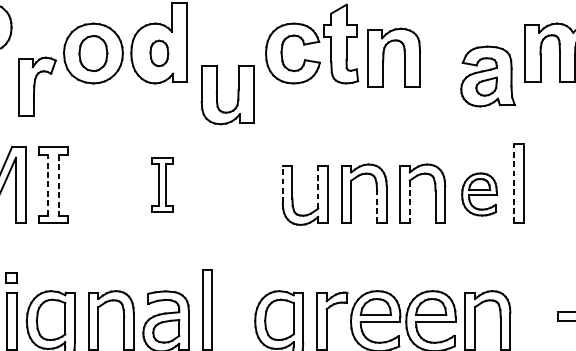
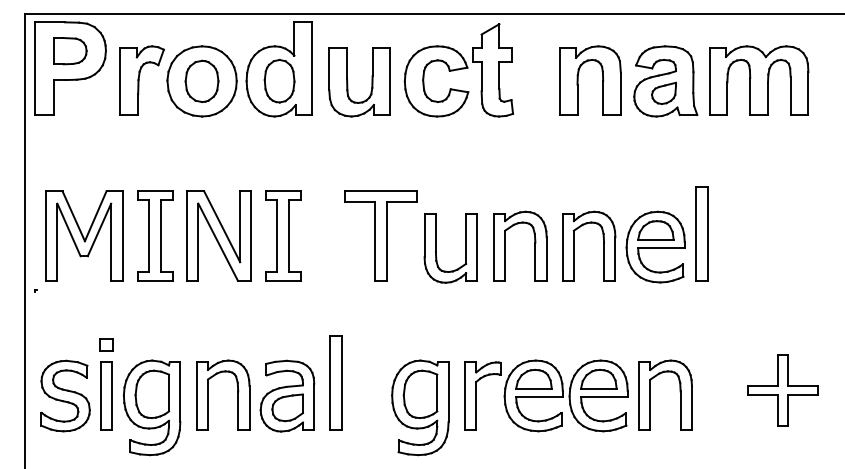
part: (159, 53) -> (279, 81), size x1.43
part: (384, 57) -> (578, 80), moved
part: (487, 76) -> (665, 81), moved
part: (36, 86) -> (141, 80), moved
part: (218, 95) -> (348, 82), moved
line: (514, 183) -> (696, 234), dashed -> solid
part: (107, 184) -> (218, 235), added
part: (162, 184) -> (283, 235), size x1.43
part: (245, 184) -> (380, 235), added
line: (282, 184) -> (424, 235), dashed -> solid
line: (48, 185) -> (149, 236), dashed -> solid
line: (58, 185) -> (161, 236), dashed -> solid
line: (318, 187) -> (466, 238), dashed -> solid
part: (479, 194) -> (655, 246), size x1.43
line: (409, 202) -> (573, 256), dashed -> solid
line: (377, 206) -> (535, 261), dashed -> solid

